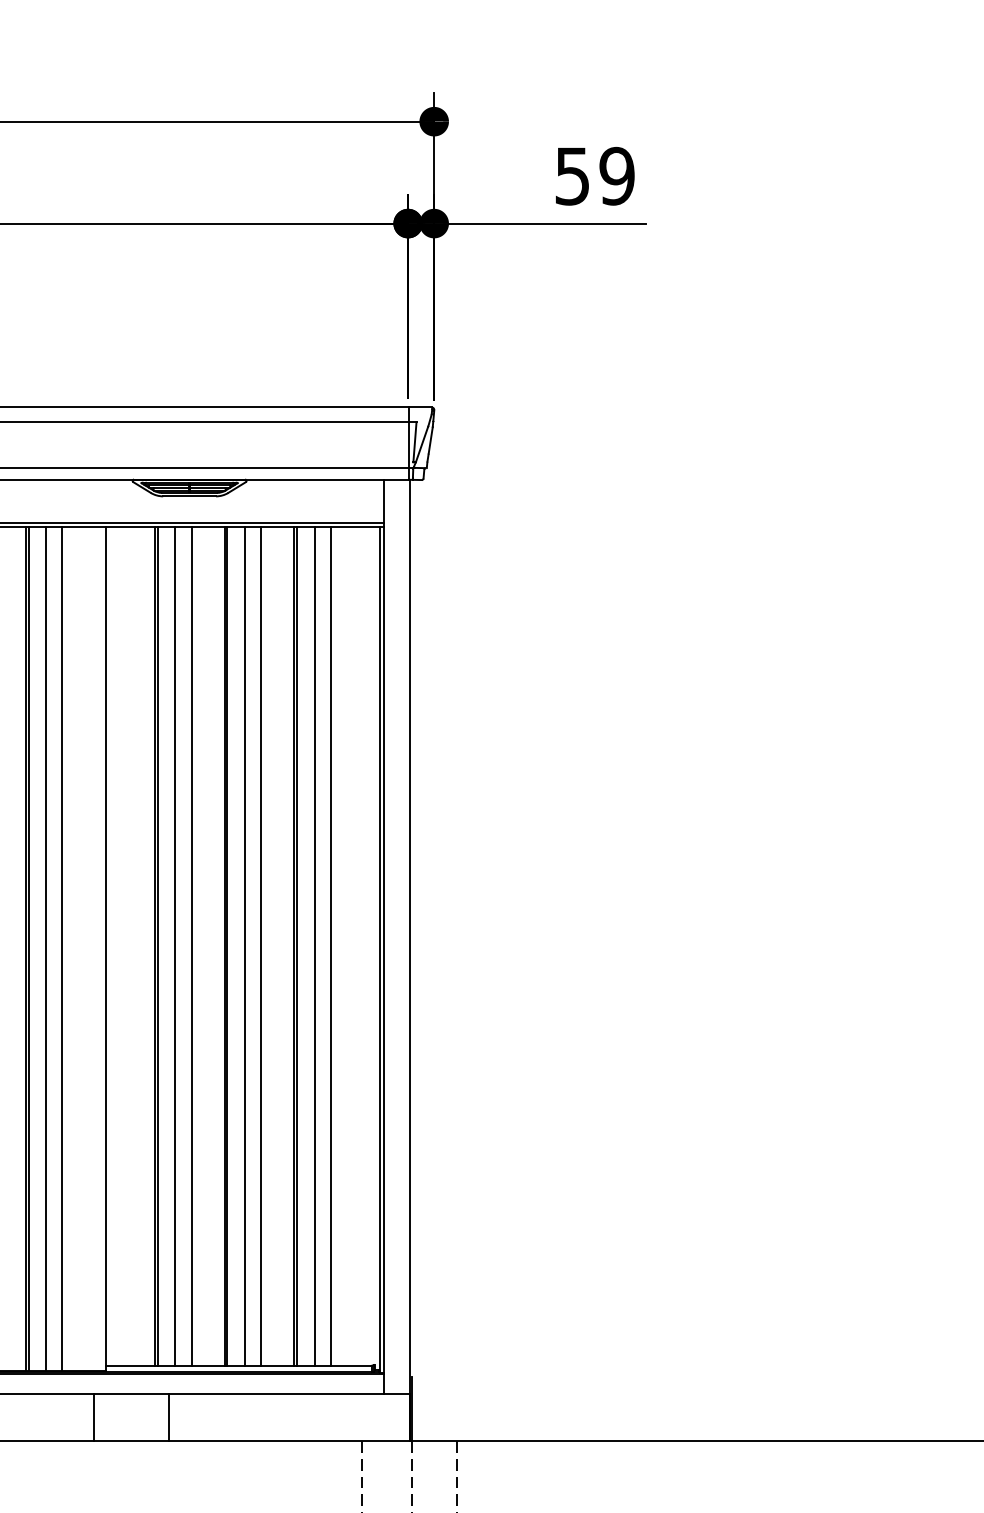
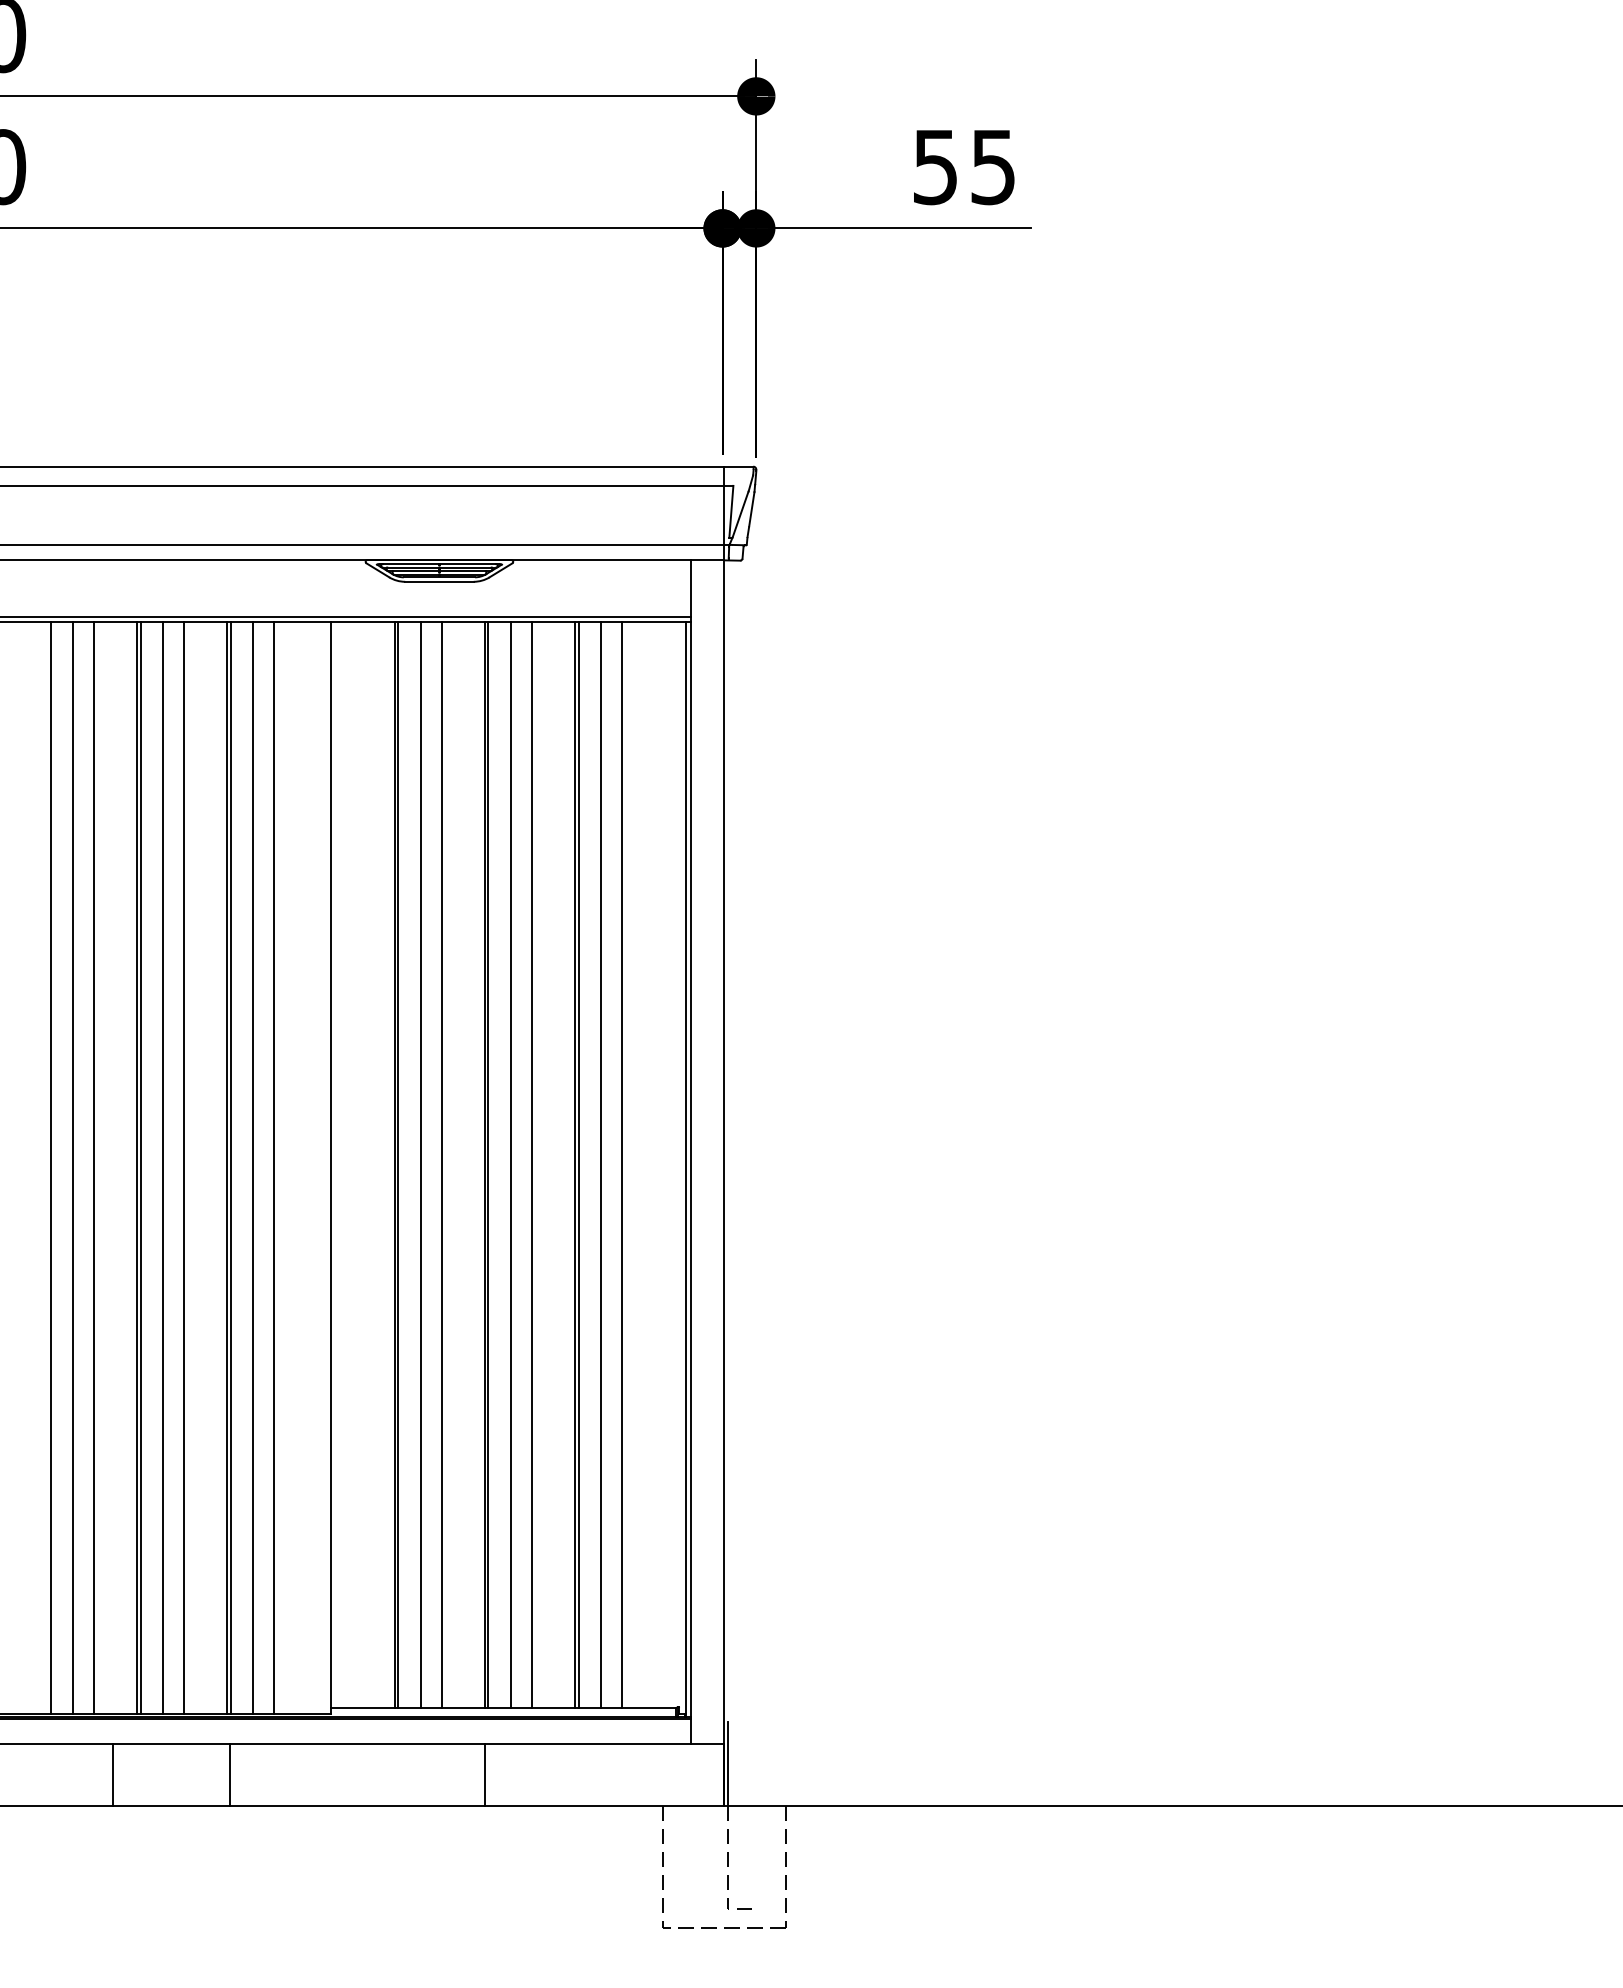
text: (616, 176) -> (992, 167), 59 -> 55
line: (93, 1417) -> (229, 1774), moved
line: (168, 1417) -> (485, 1774), moved

